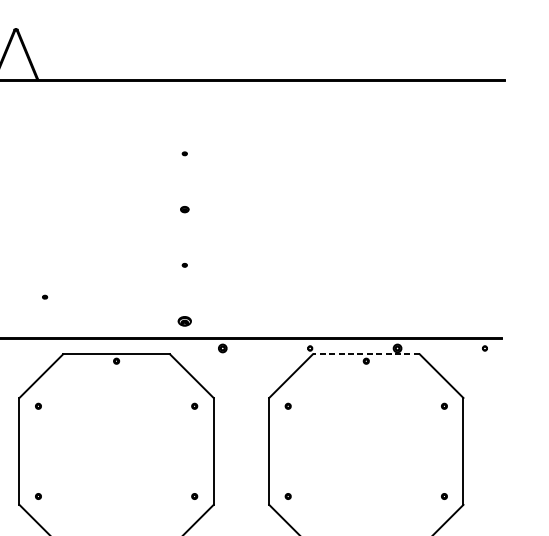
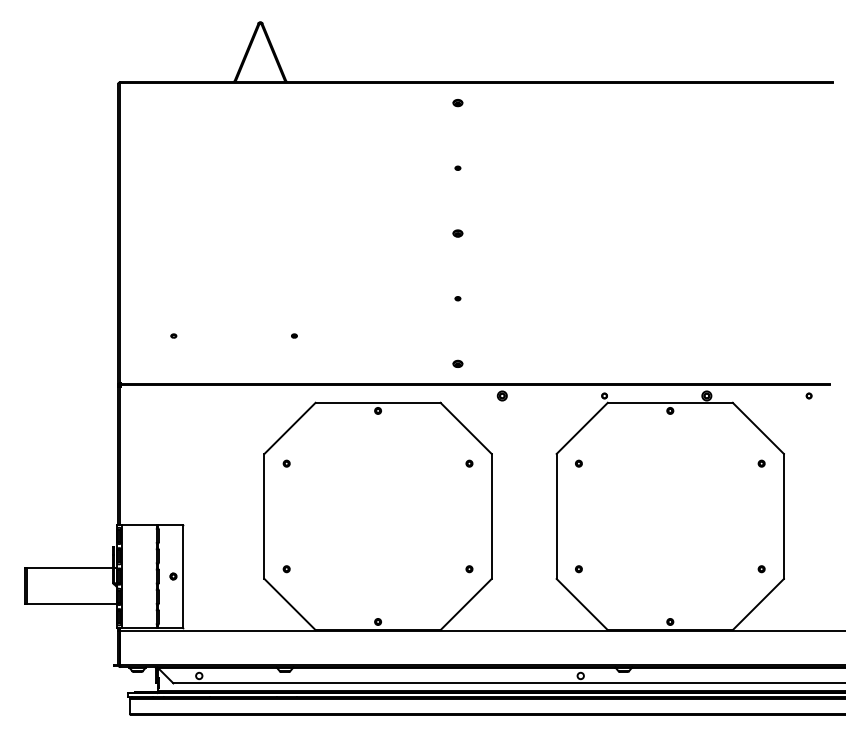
part: (184, 98) -> (457, 103), added
part: (184, 320) -> (457, 363), size x0.62
line: (366, 354) -> (670, 402), dashed -> solid

